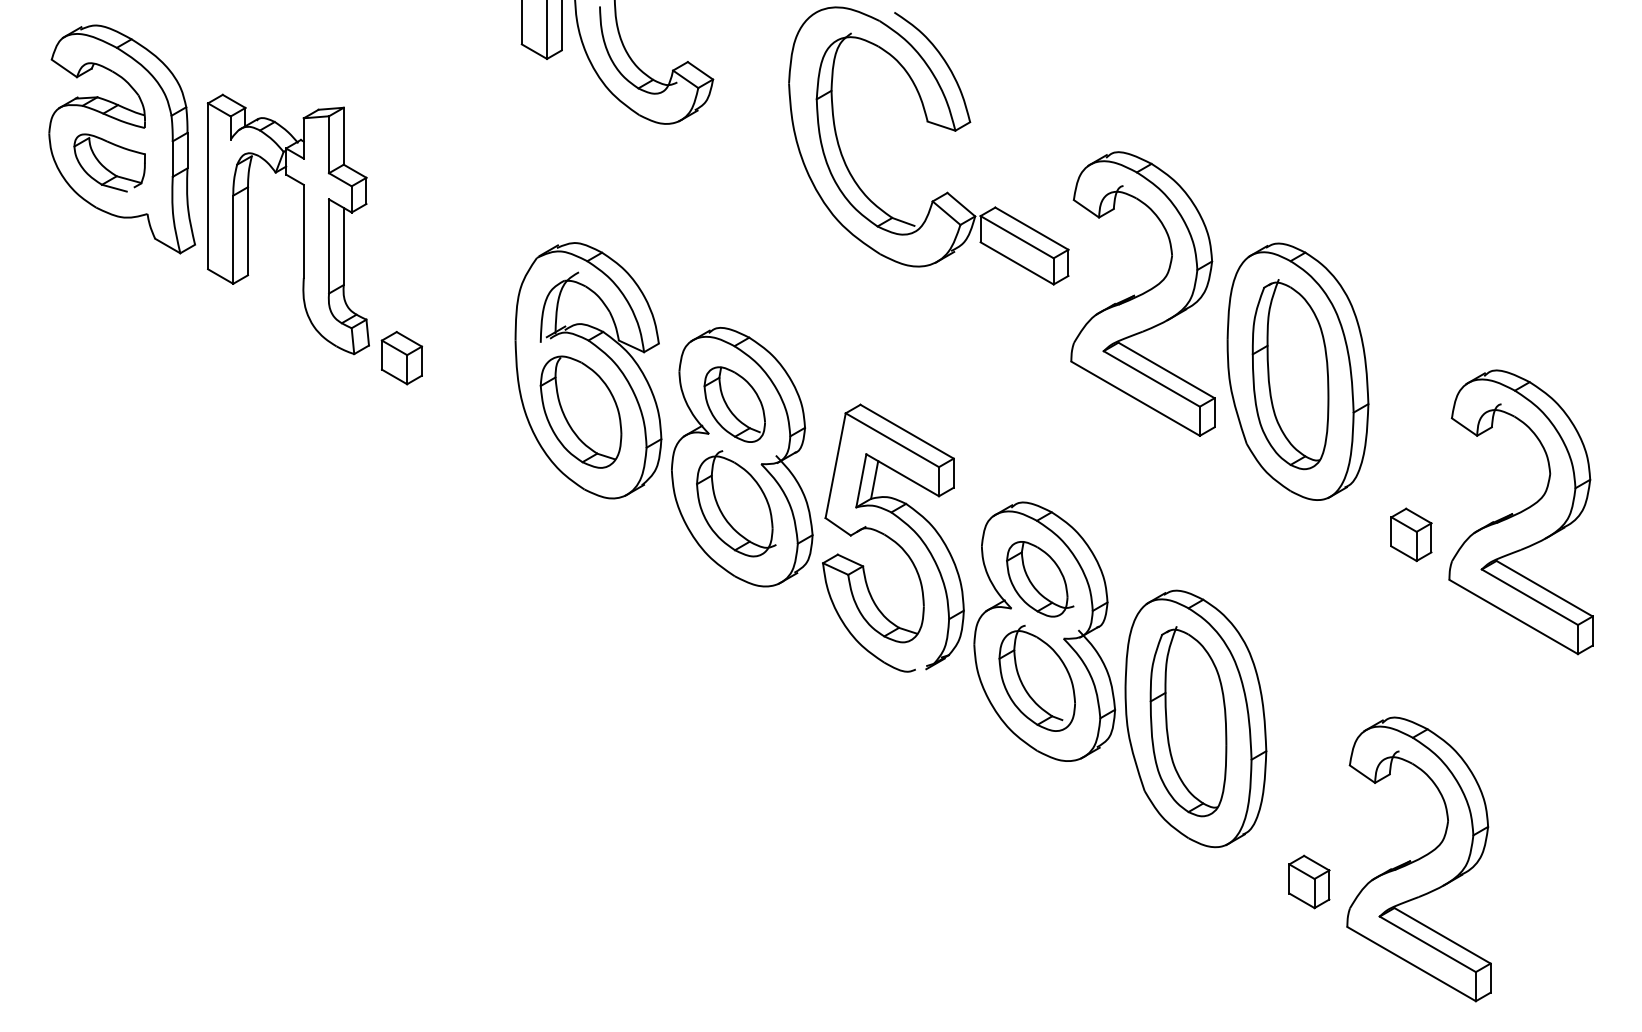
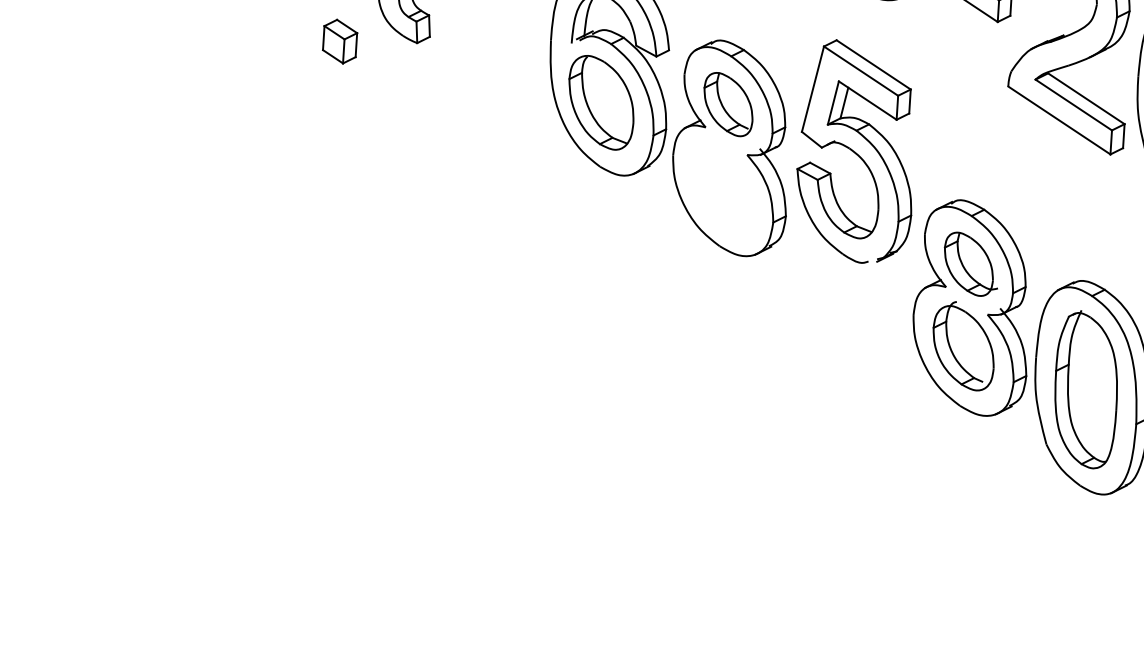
part: (401, 358) -> (339, 41), moved
part: (736, 503) -> (724, 186), removed
part: (893, 537) -> (856, 151), moved

